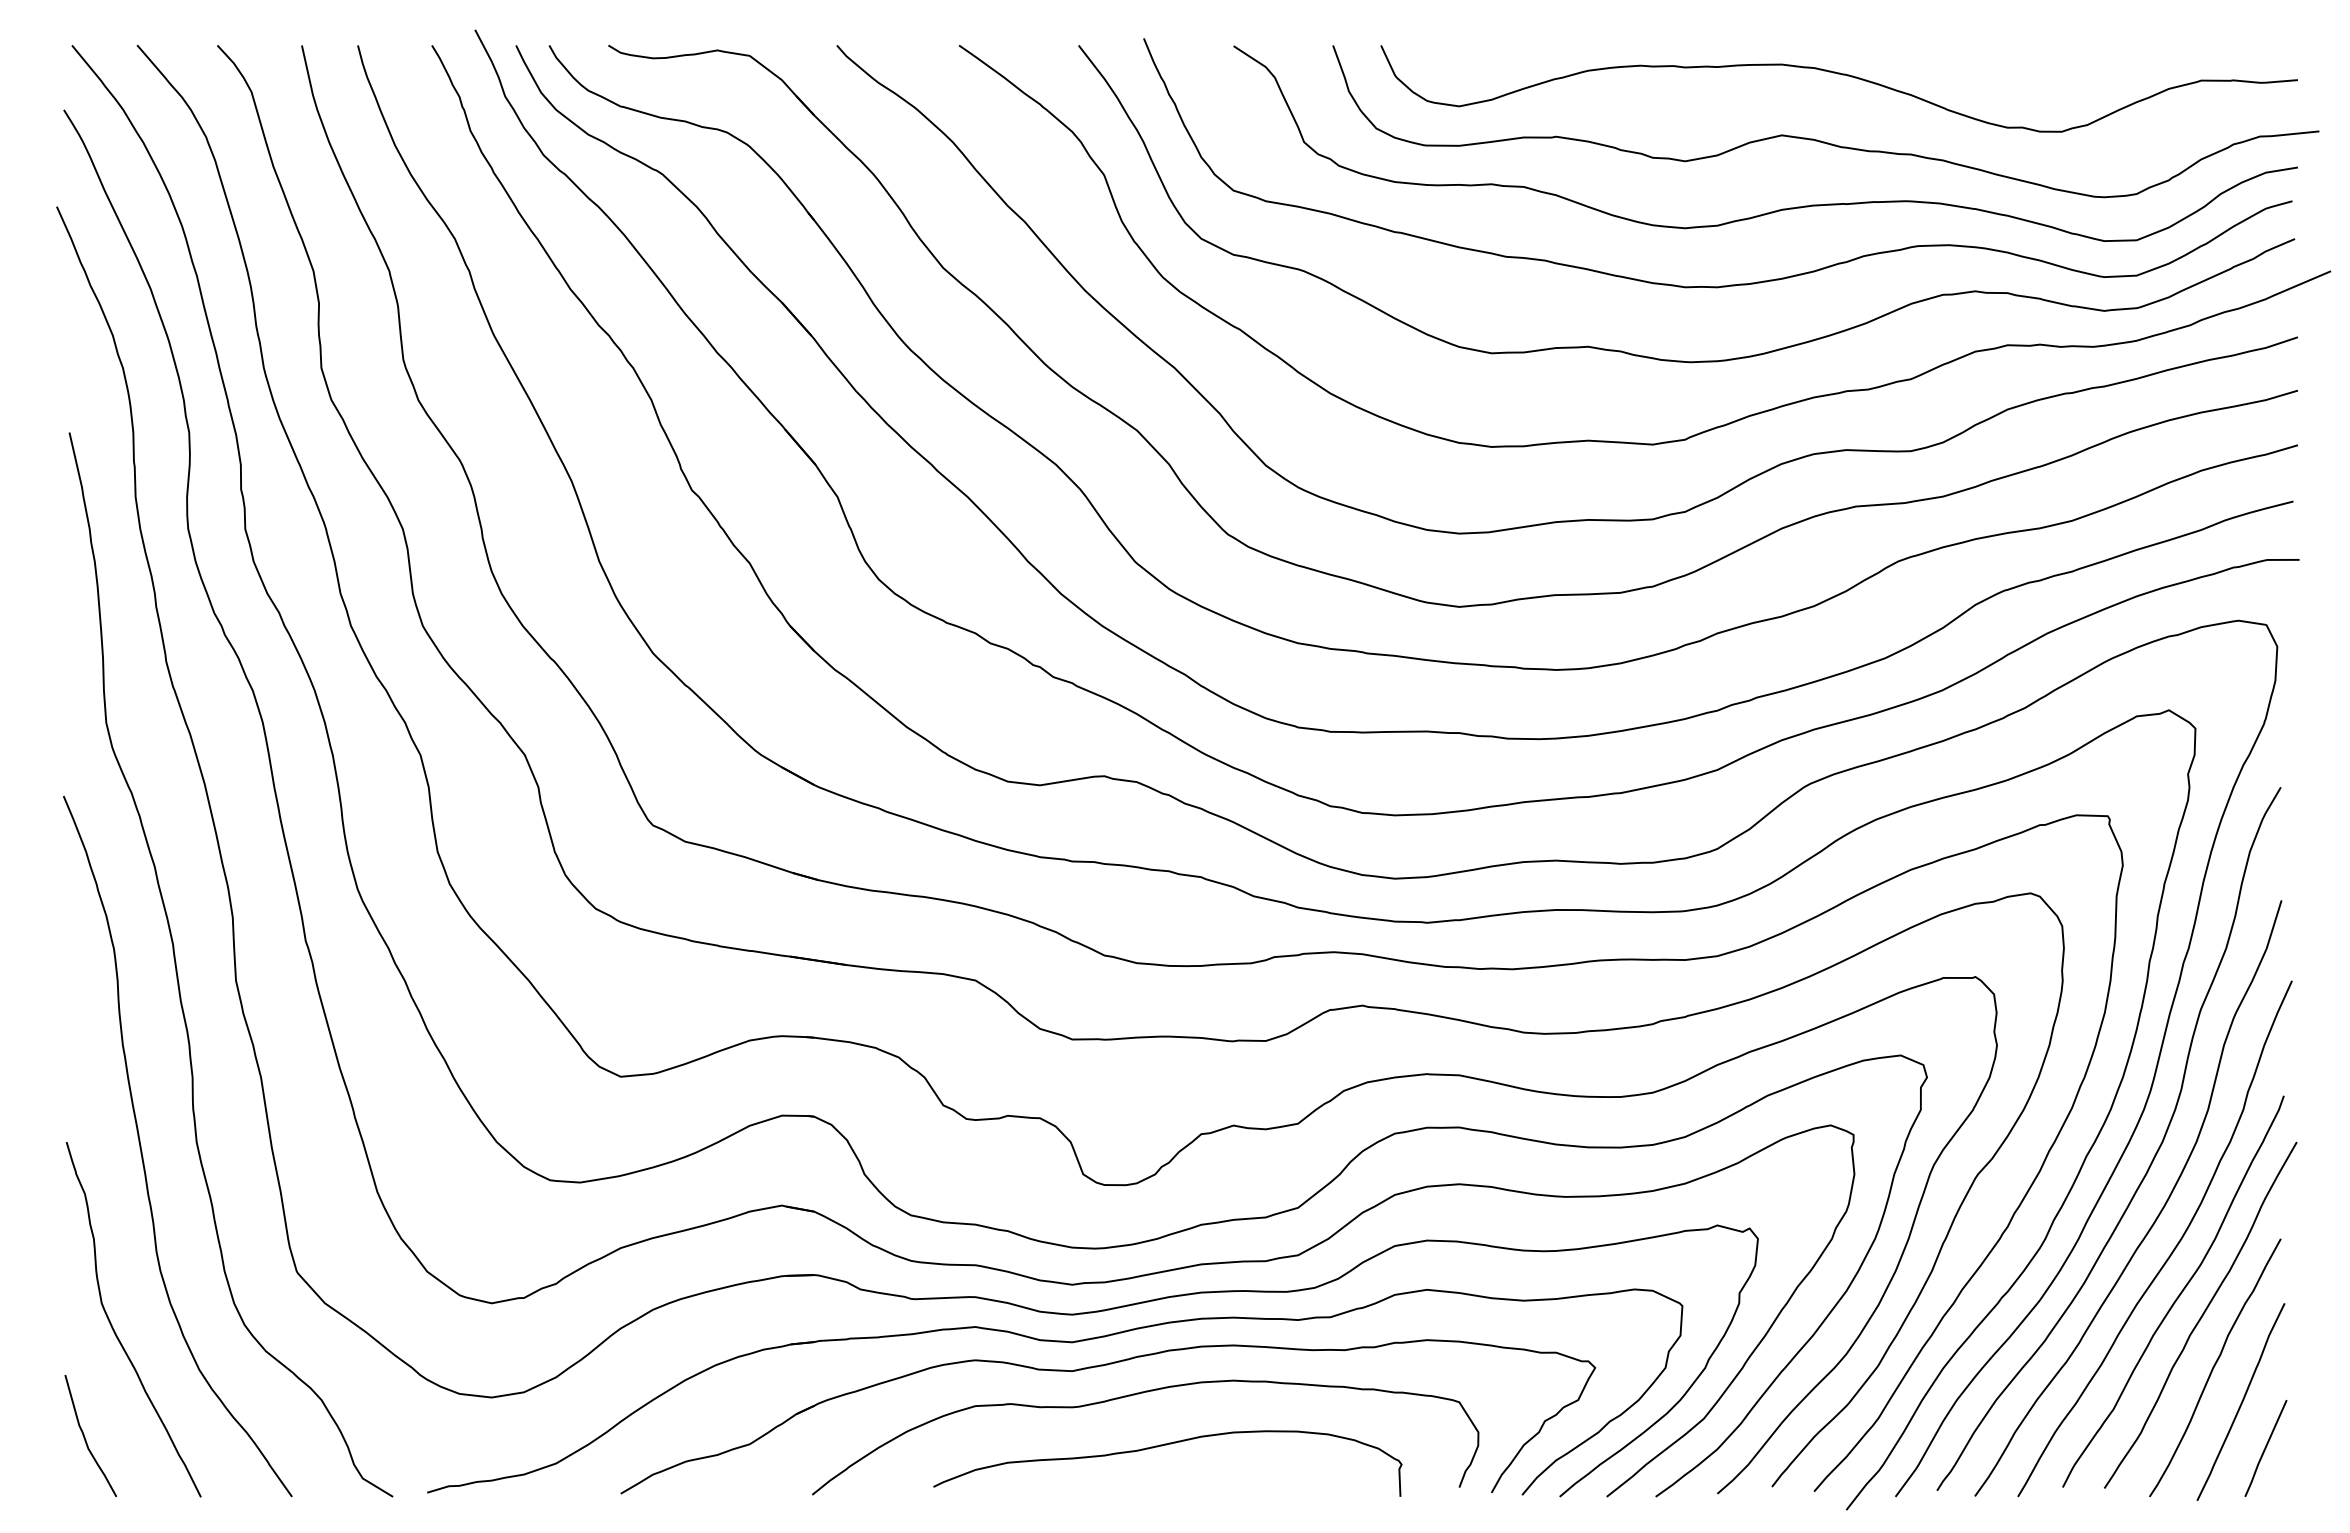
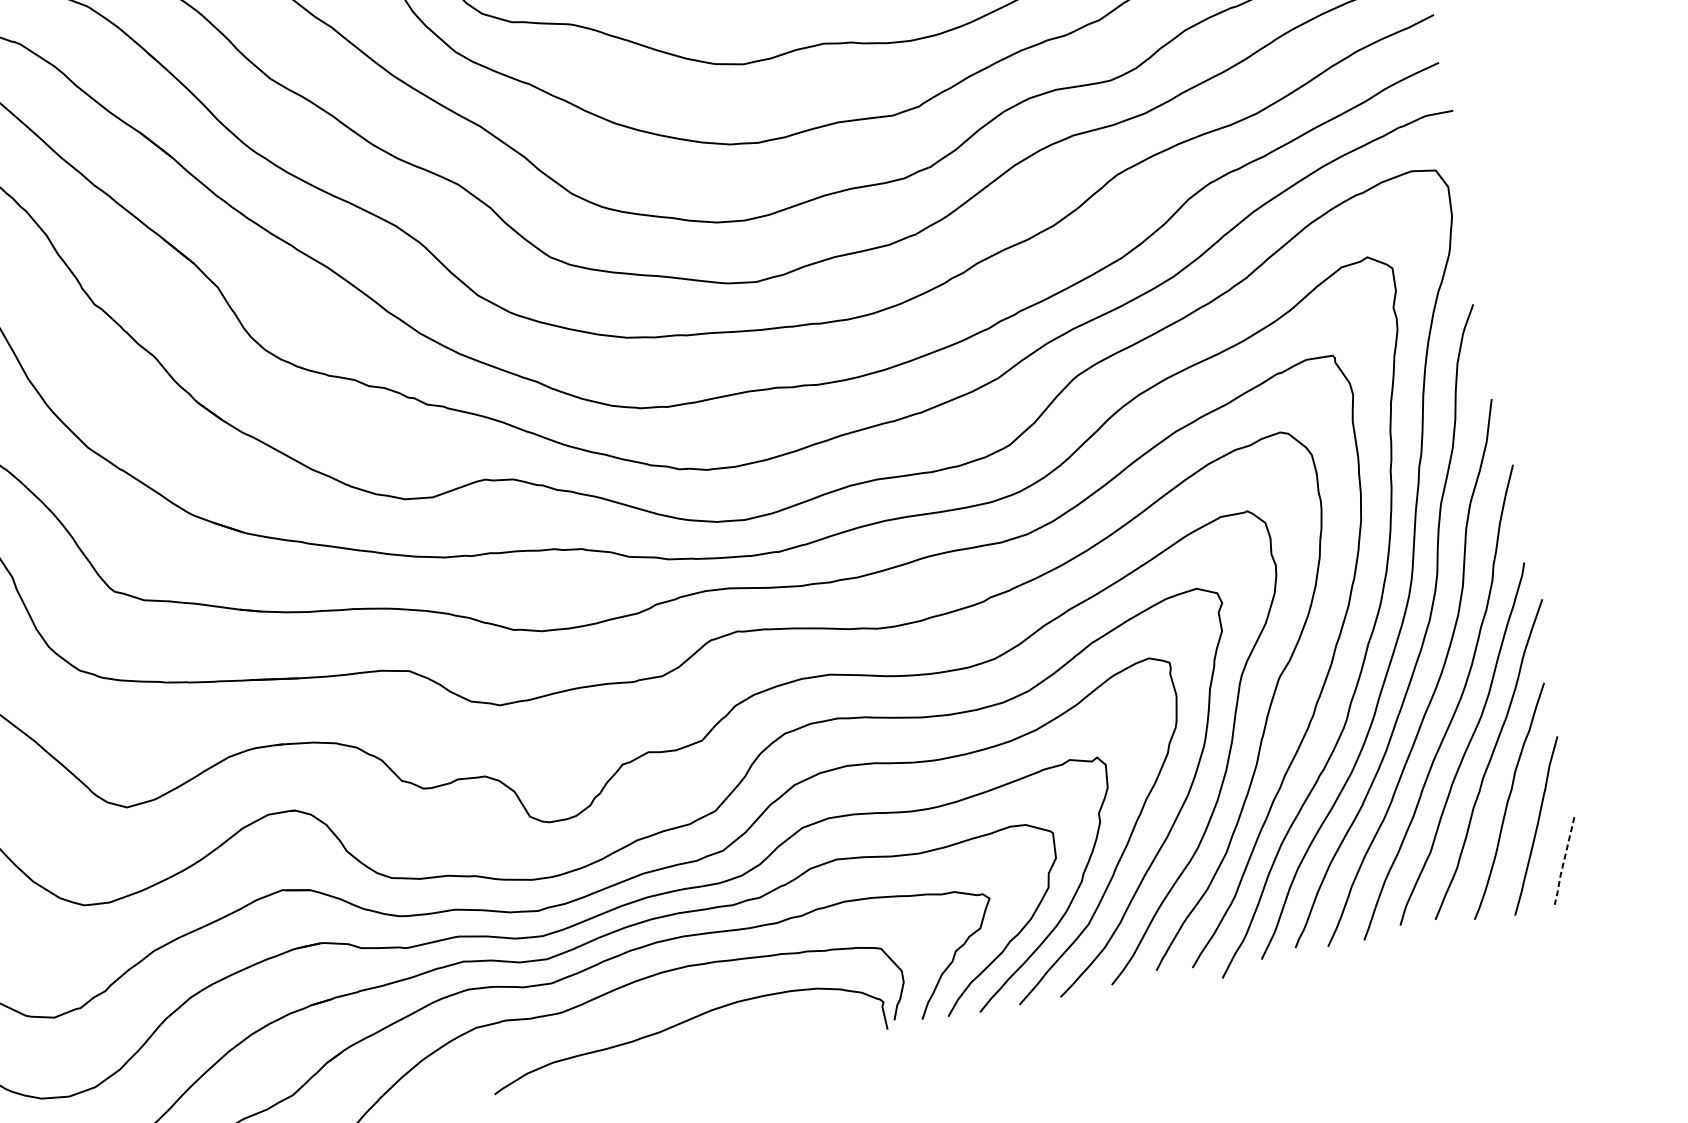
curve: (1162, 1446) -> (680, 1024), moved
line: (2264, 1450) -> (1563, 862), solid -> dashed

